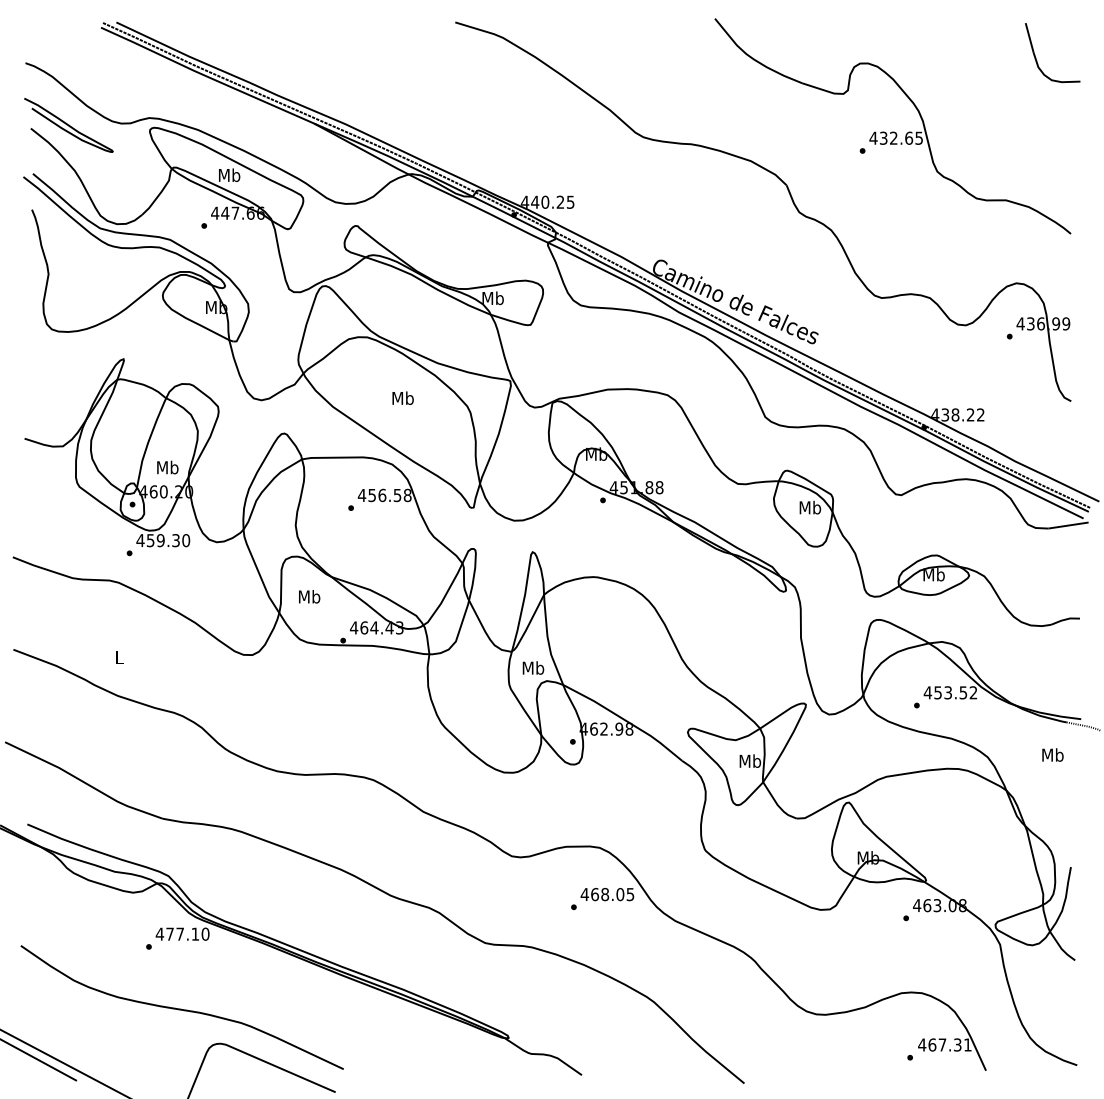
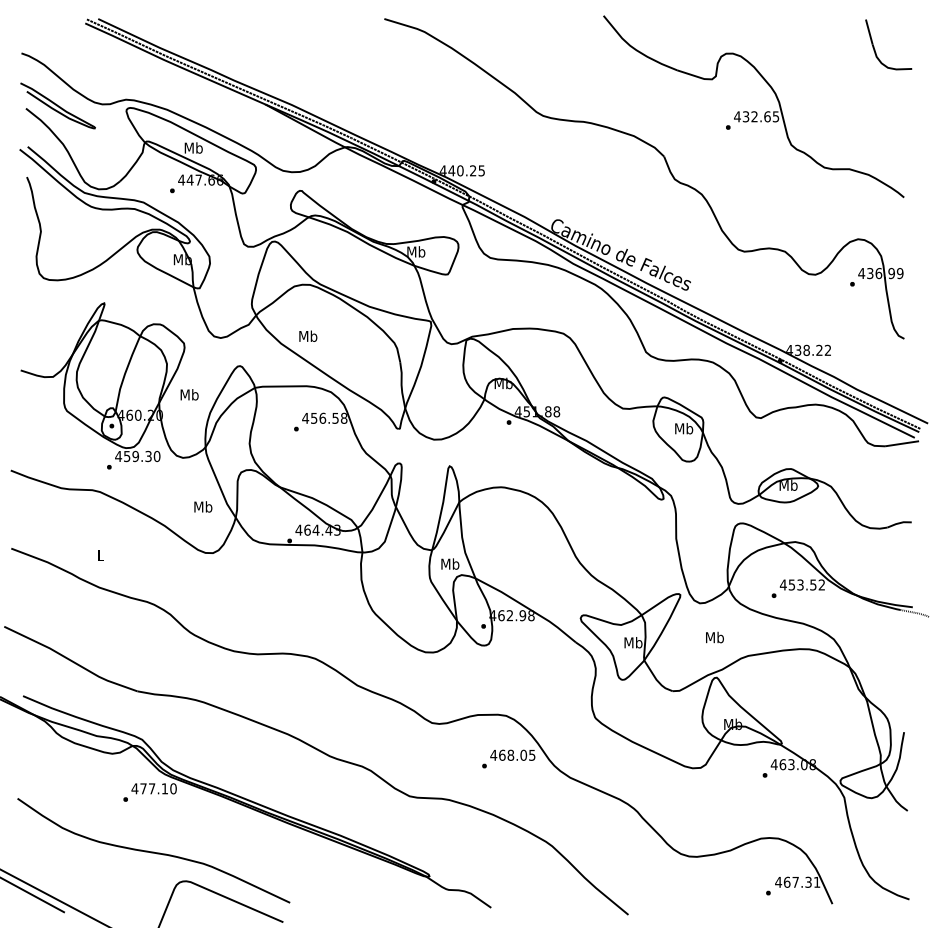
text: (403, 397) -> (308, 335), moved
text: (167, 467) -> (189, 394), moved
text: (309, 596) -> (203, 506), moved
text: (1052, 754) -> (714, 637), moved

